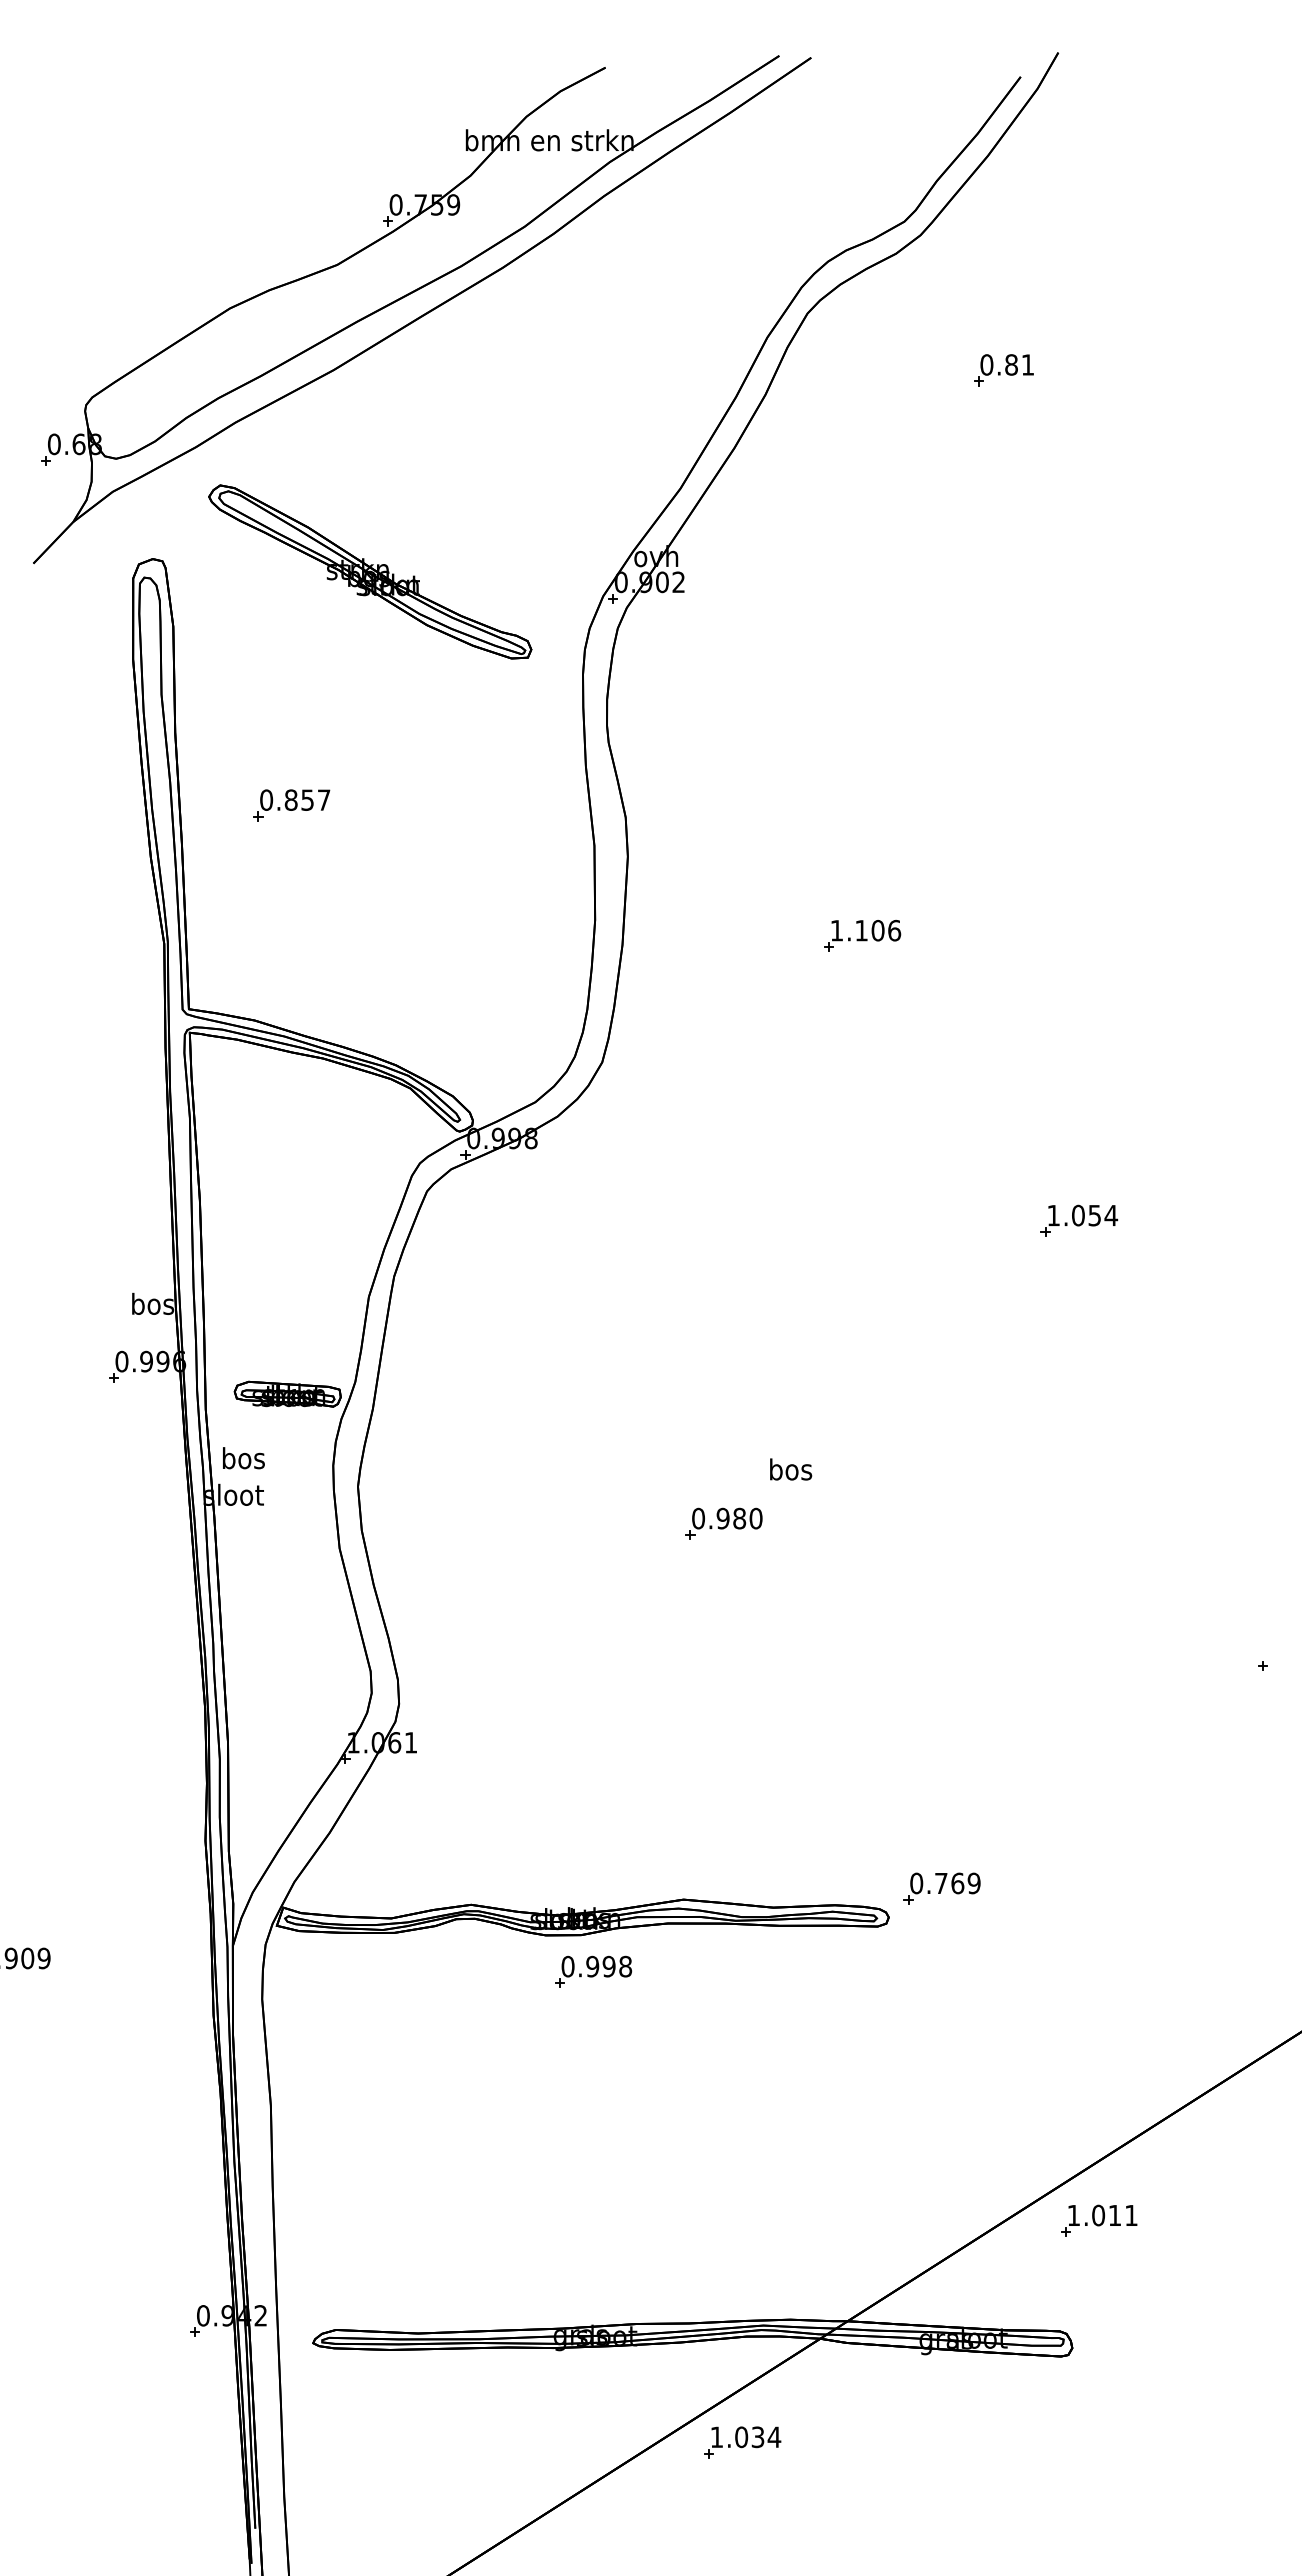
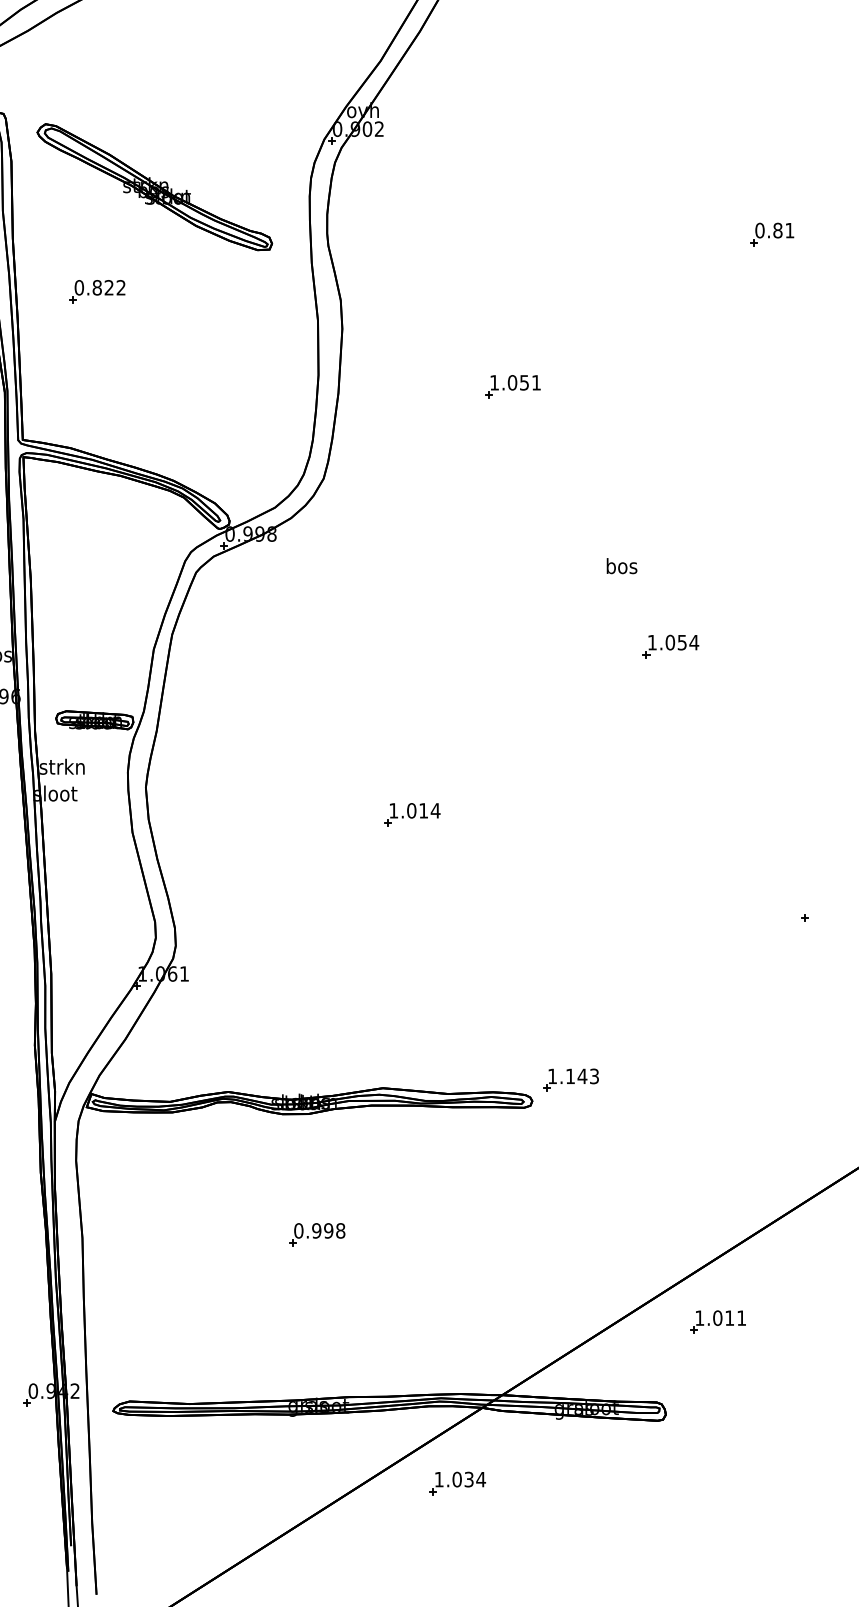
part: (370, 571) -> (154, 186), moved
part: (1218, 726) -> (772, 234), added
text: (315, 799) -> (114, 287), 0.857 -> 0.822
text: (878, 930) -> (524, 382), 1.106 -> 1.051
part: (1079, 1220) -> (671, 646), moved
text: (242, 1458) -> (61, 767), bos -> strkn
text: (791, 1469) -> (622, 566), moved
text: (727, 1518) -> (414, 810), 0.980 -> 1.014
text: (945, 1883) -> (573, 1076), 0.769 -> 1.143
part: (593, 1971) -> (317, 1234), moved
part: (1099, 2220) -> (718, 1321), moved
part: (742, 2442) -> (457, 1483), moved

